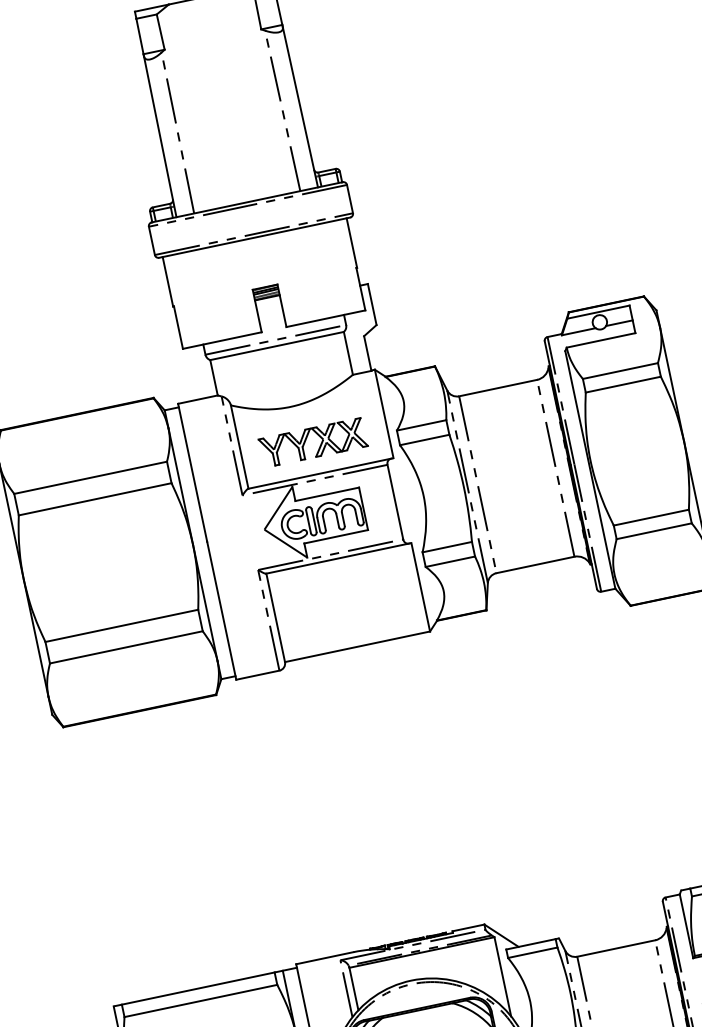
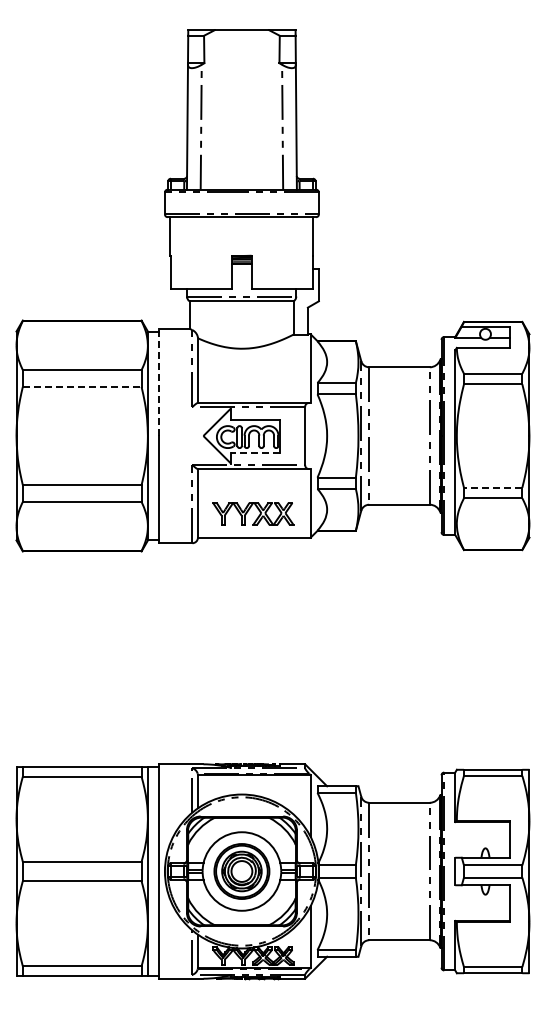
part: (313, 442) -> (253, 513), moved
line: (192, 473) -> (158, 382), solid -> dashed
line: (95, 498) -> (82, 386), solid -> dashed
line: (650, 517) -> (492, 487), solid -> dashed
line: (335, 536) -> (255, 452), solid -> dashed

